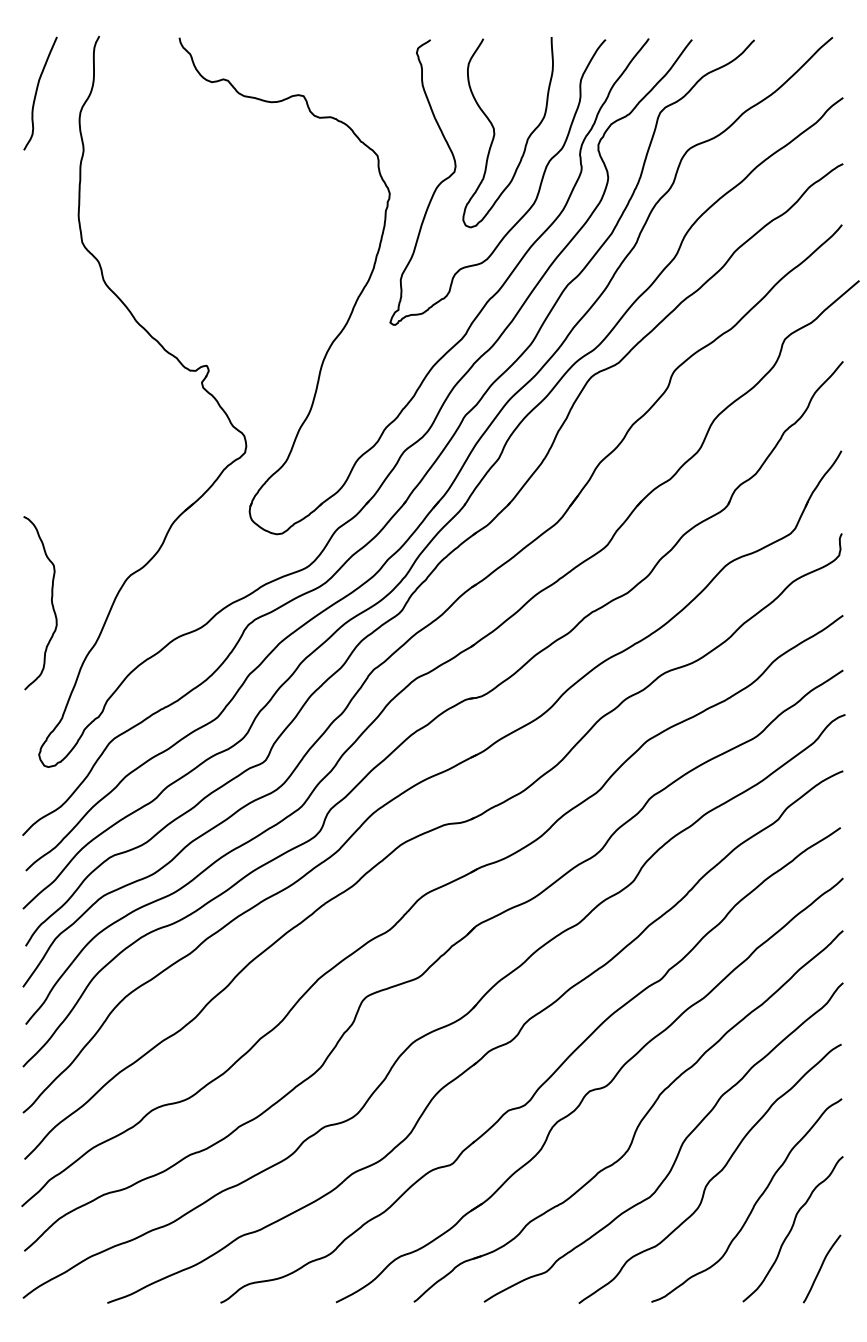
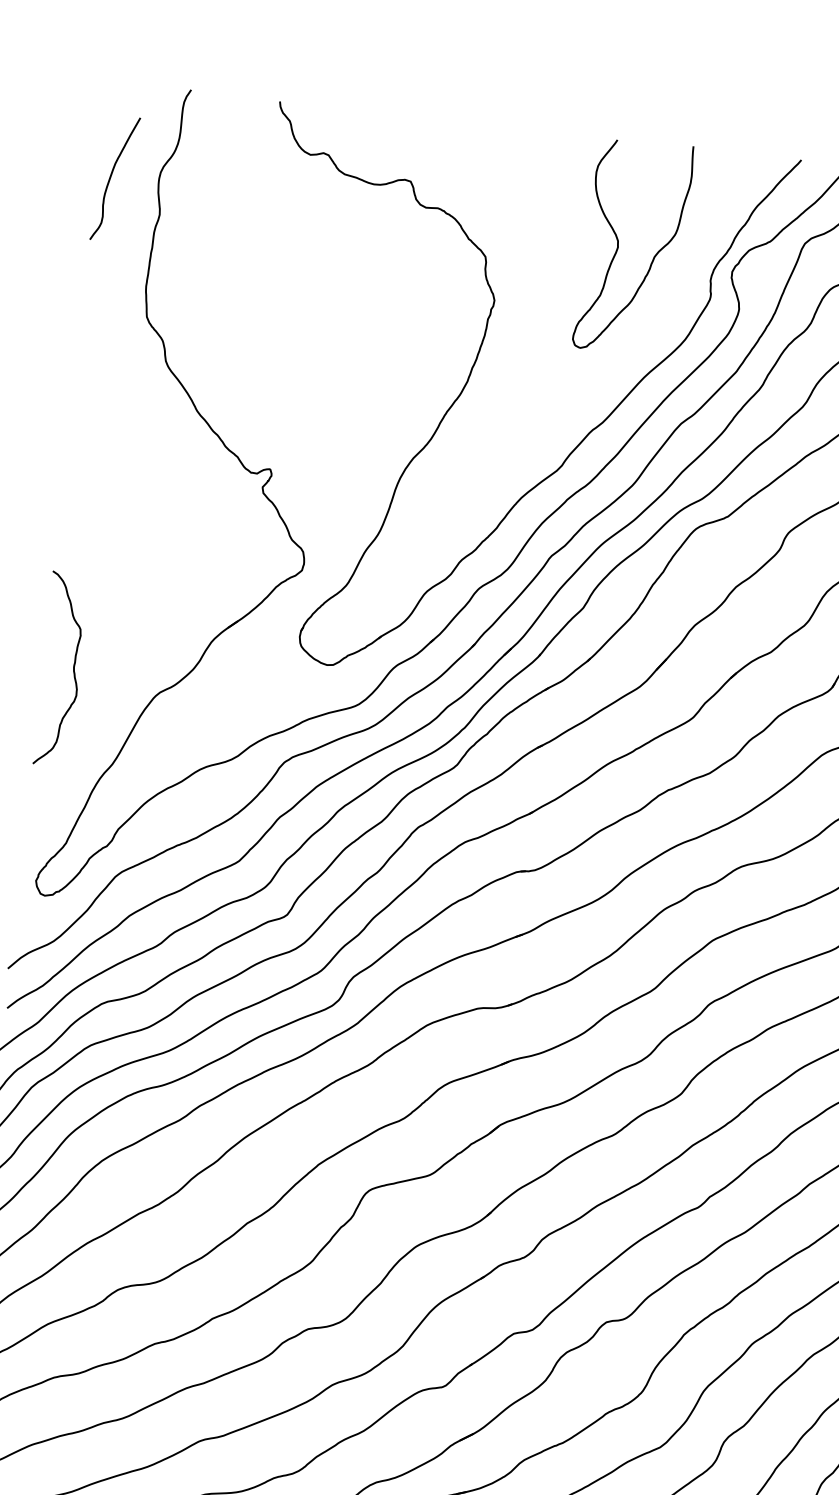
curve: (37, 92) -> (111, 177), moved
curve: (529, 207) -> (648, 333), removed
curve: (51, 603) -> (73, 671), moved

